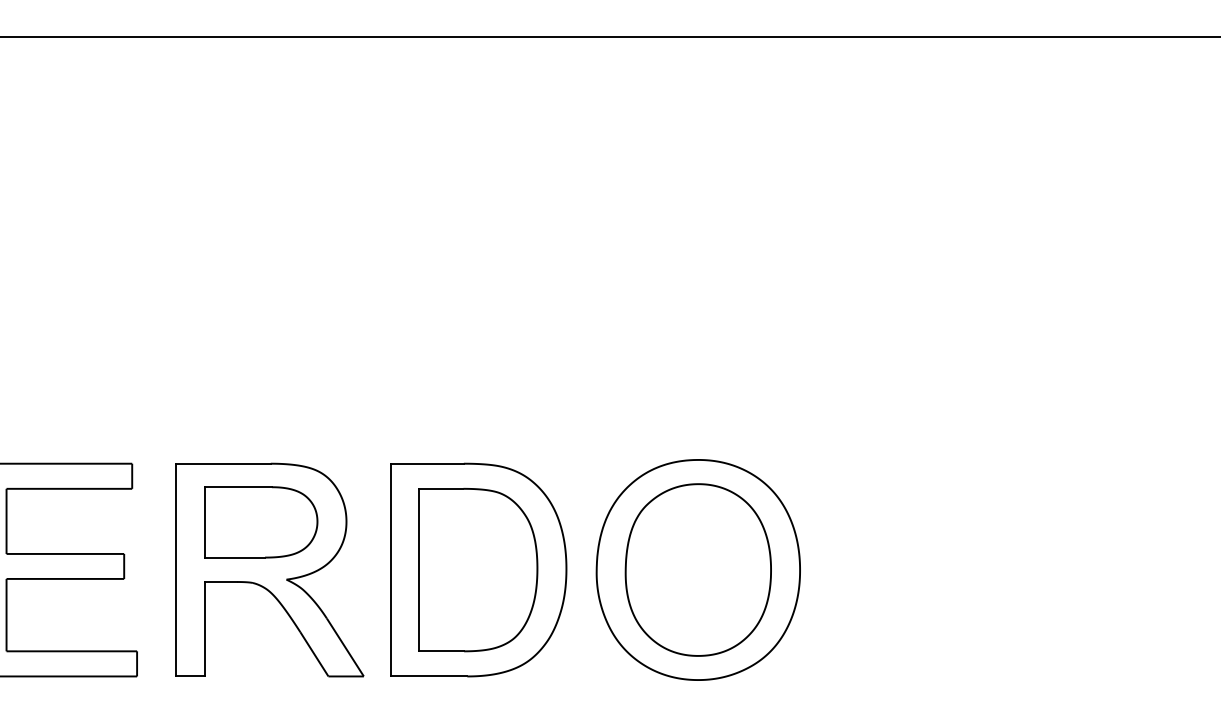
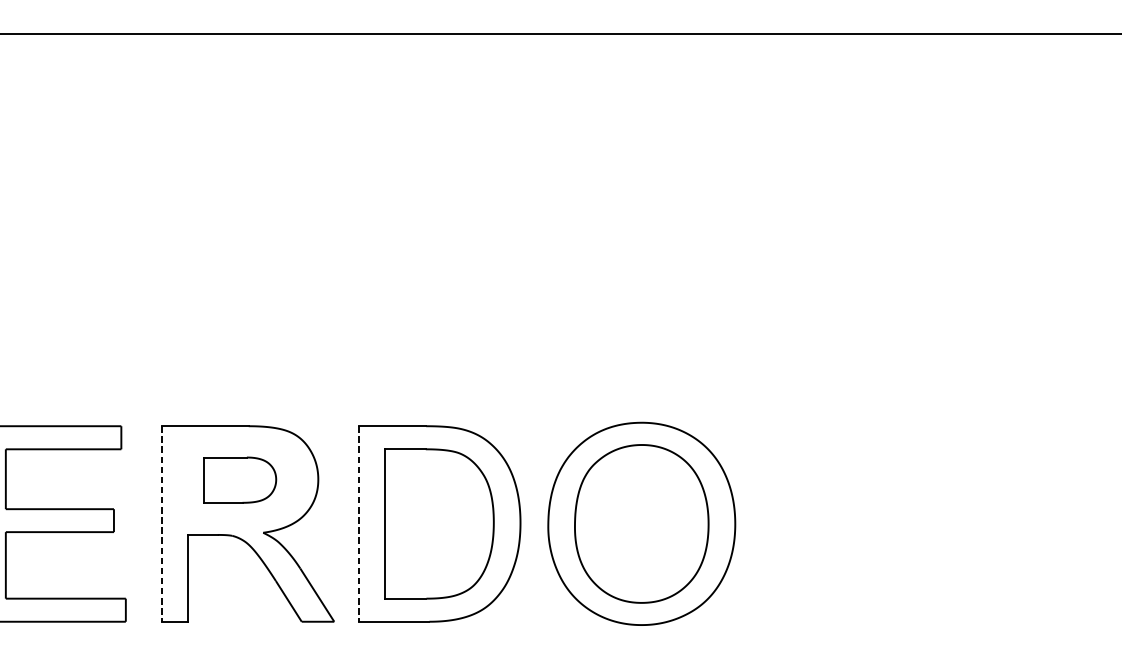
part: (261, 522) -> (240, 480), size x0.7
line: (176, 570) -> (162, 524), solid -> dashed
line: (390, 570) -> (358, 524), solid -> dashed

